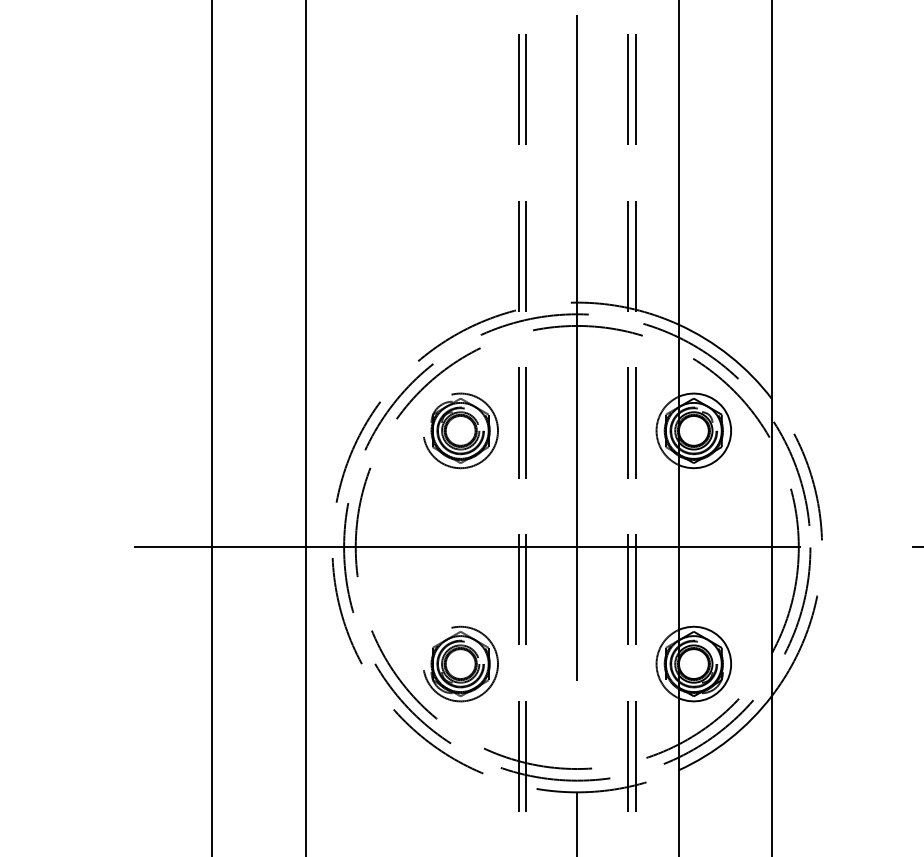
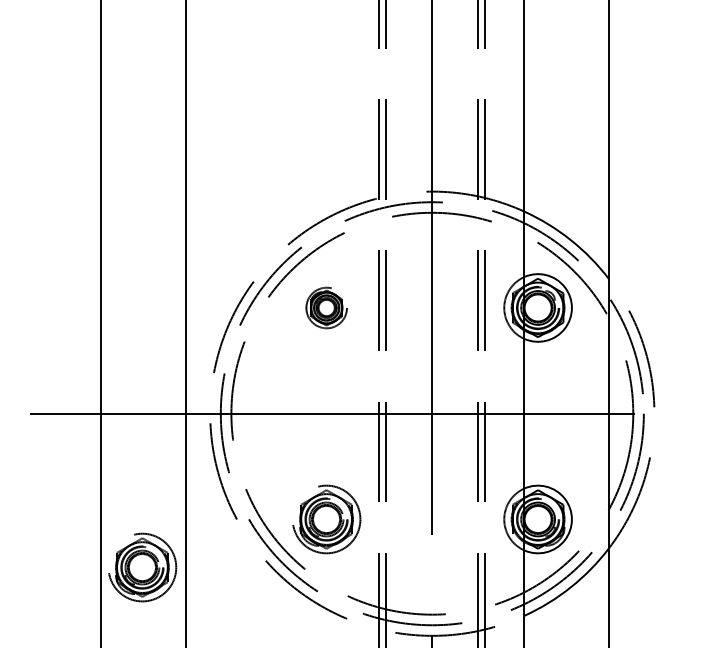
part: (460, 430) -> (326, 307), size x0.6
part: (257, 716) -> (142, 567), added

